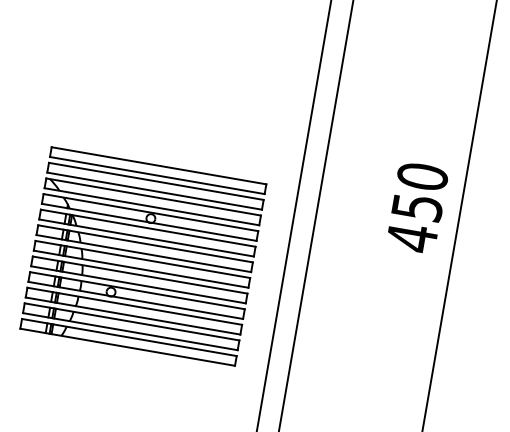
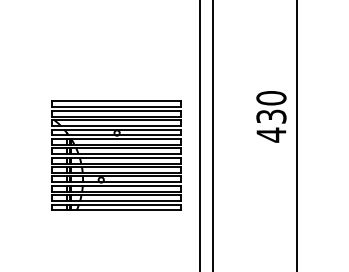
text: (415, 206) -> (270, 116), 450 -> 430
part: (143, 255) -> (116, 155), moved

